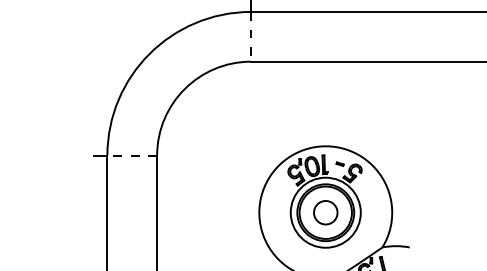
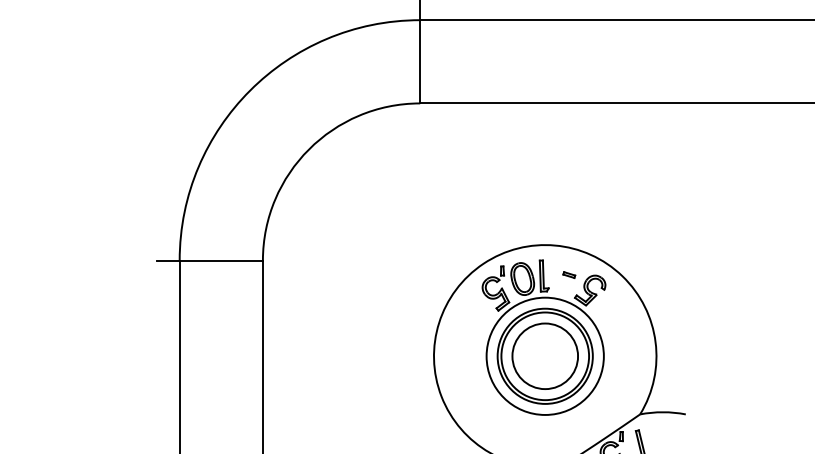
line: (251, 36) -> (420, 61), dashed -> solid
line: (132, 155) -> (221, 260), dashed -> solid
circle: (325, 212) -> (544, 355), size x1.67

